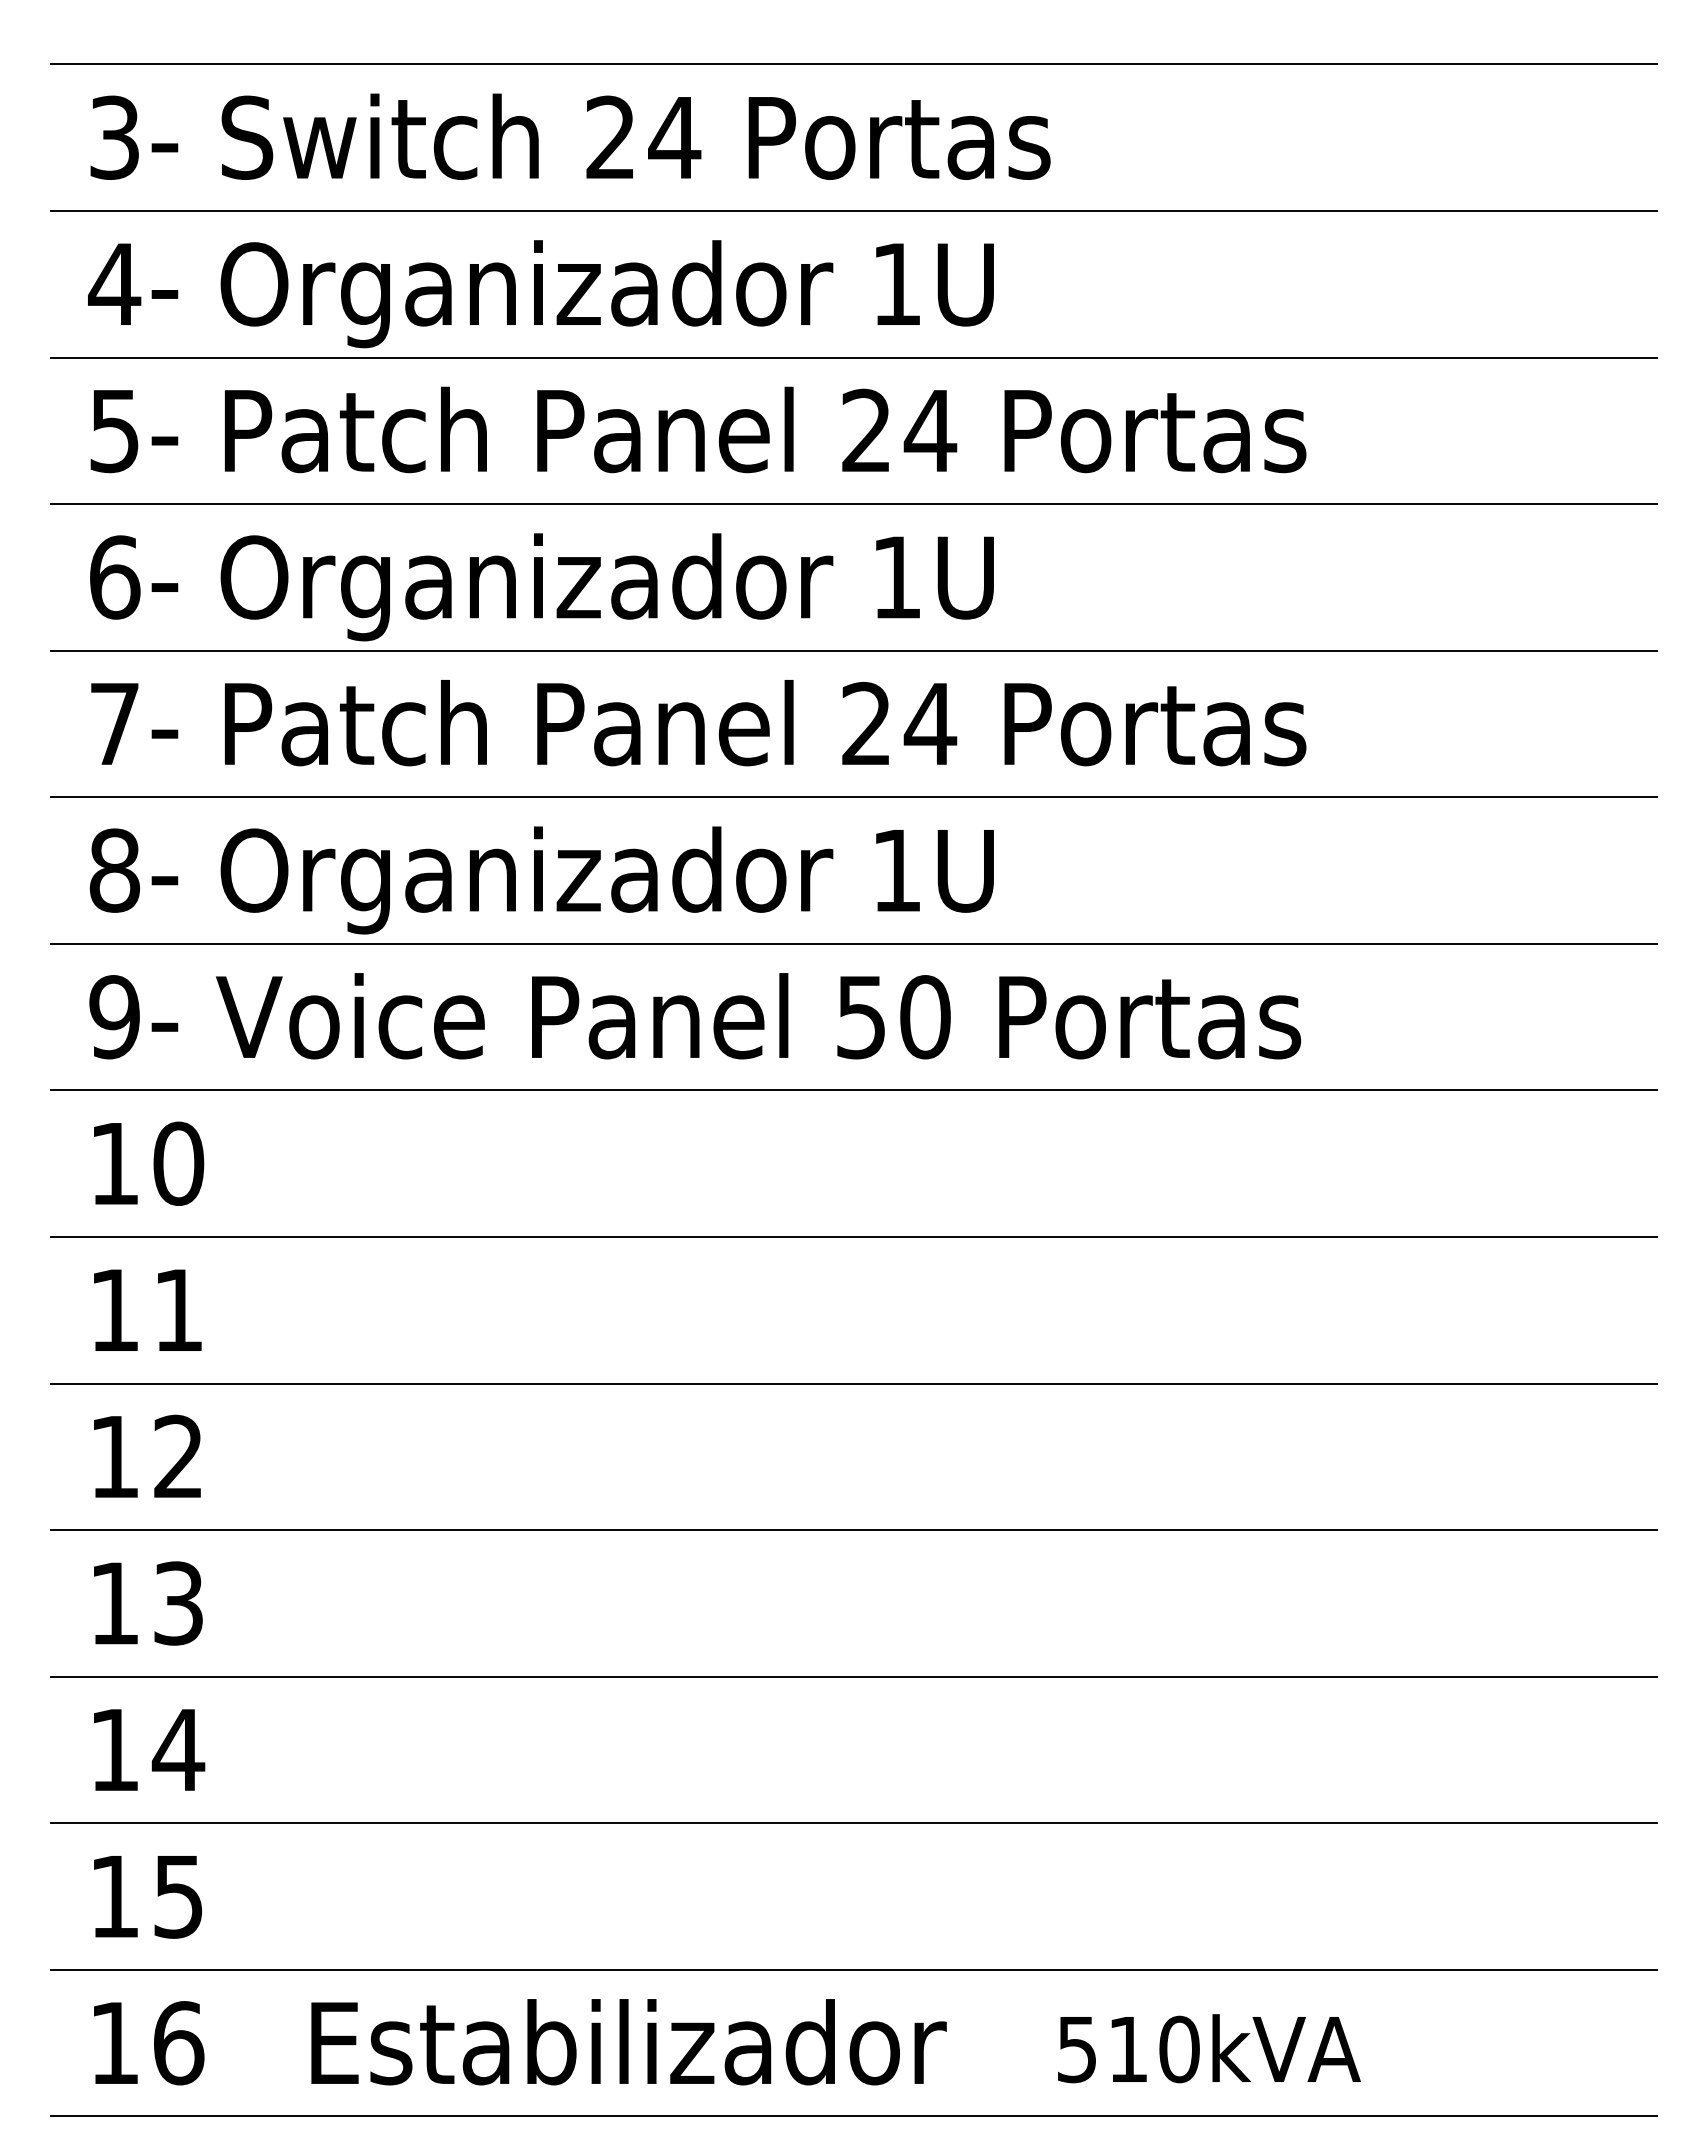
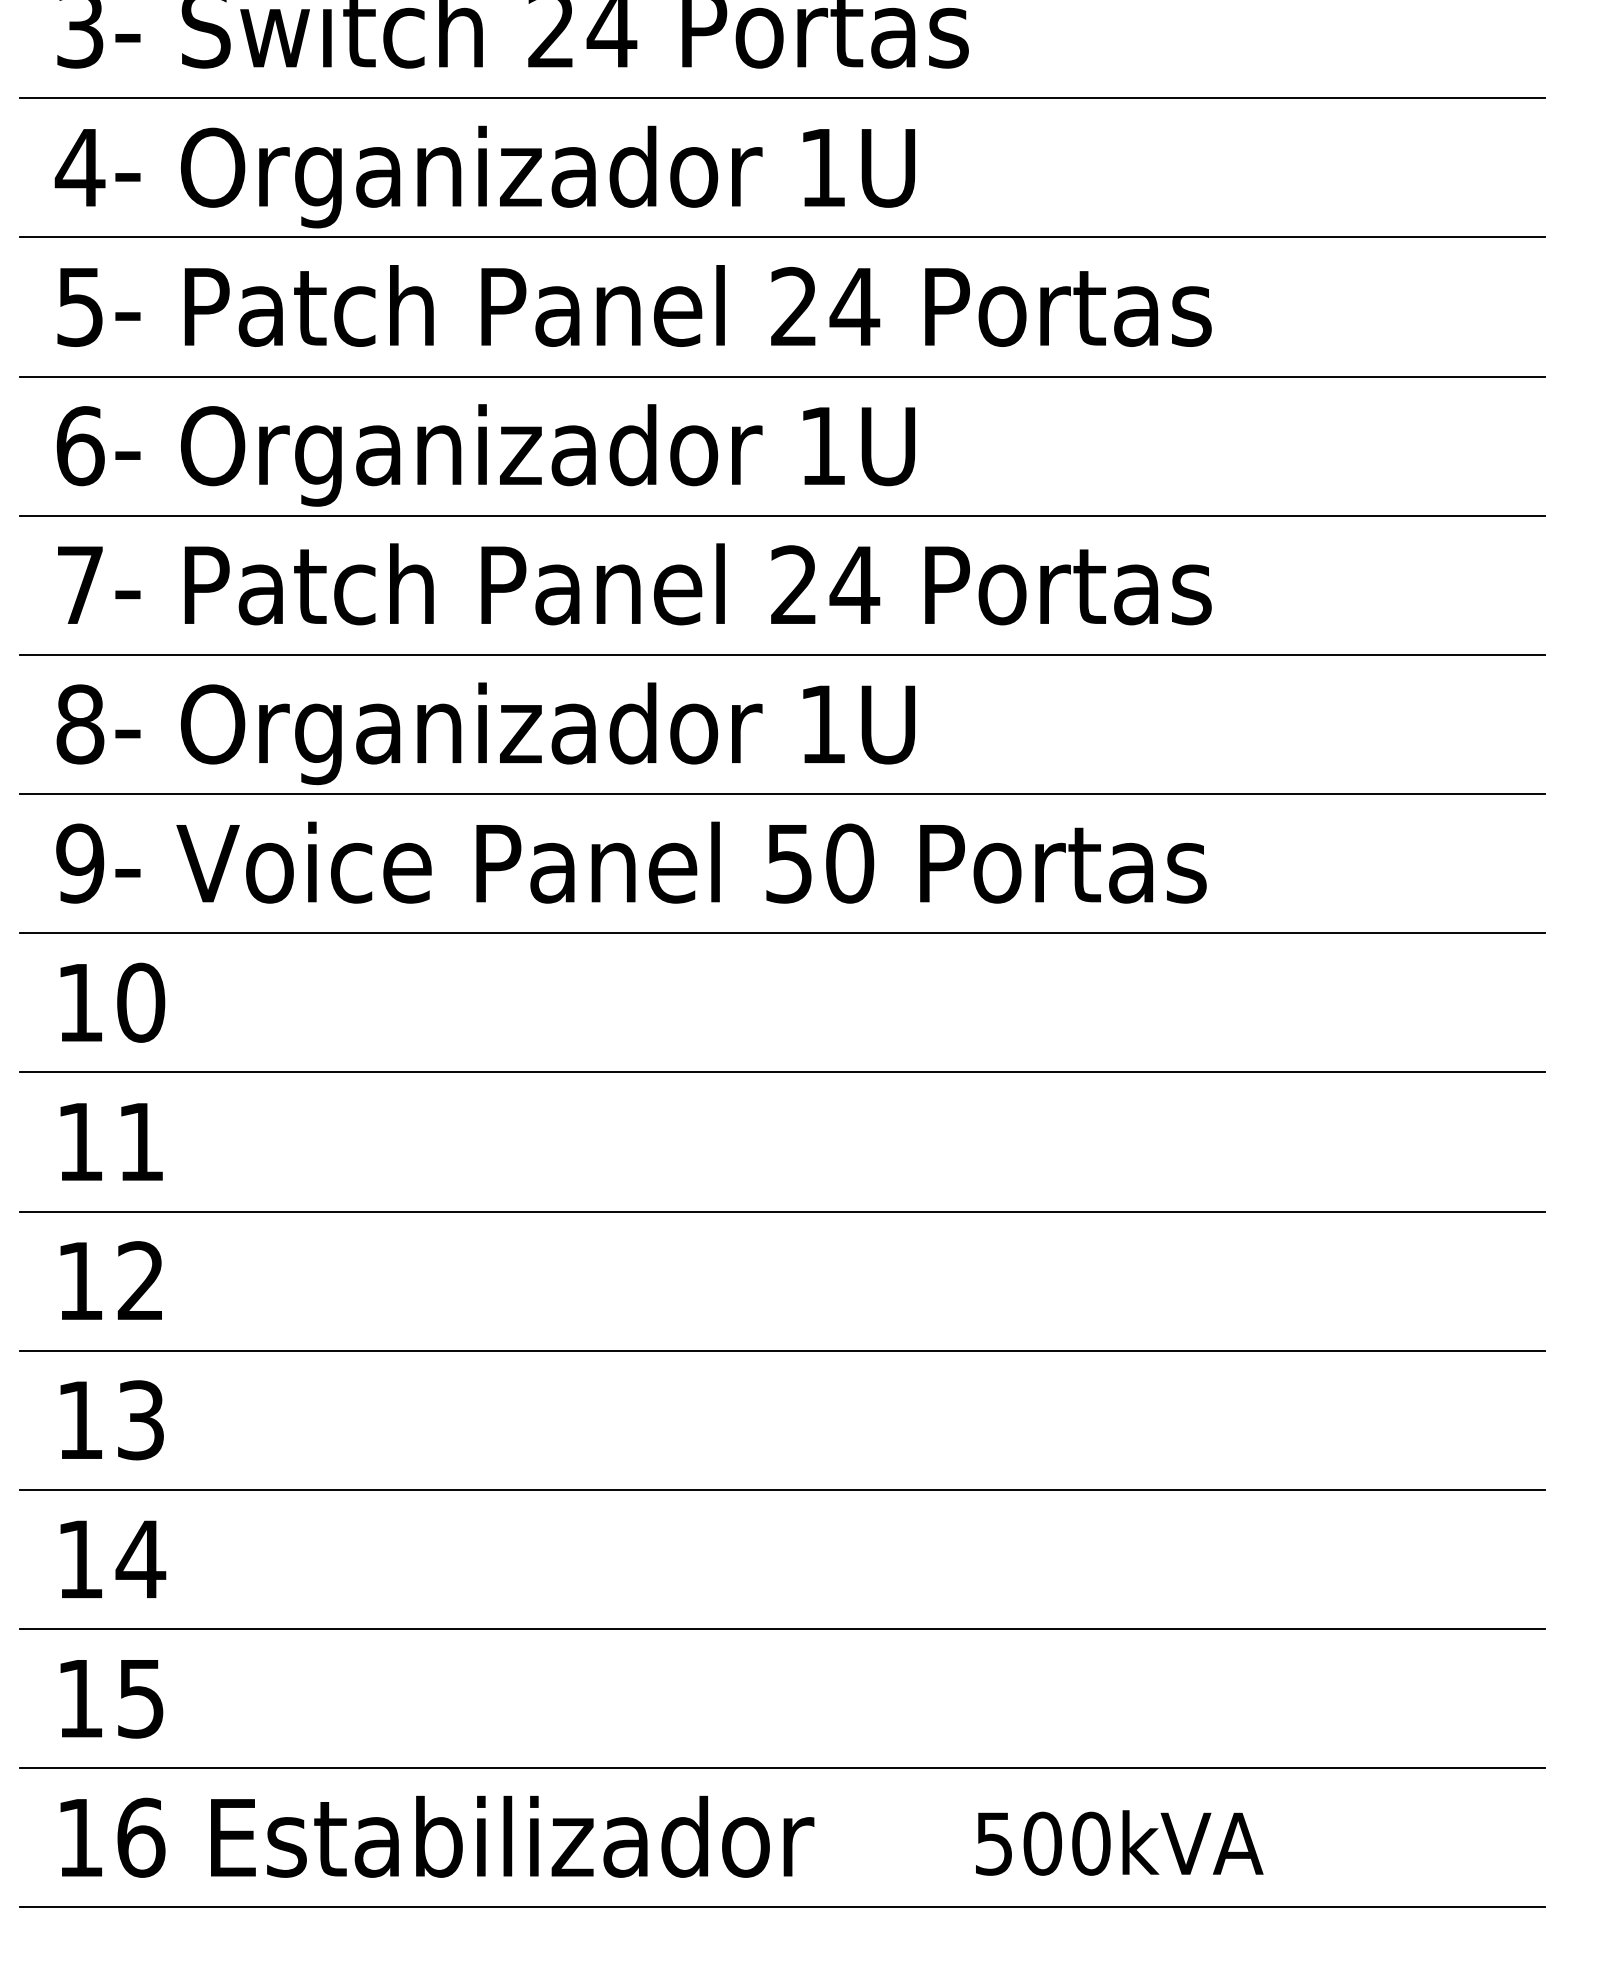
text: (628, 2042) -> (512, 1837), moved
text: (1128, 2049) -> (1042, 1843), 510kVA -> 500kVA

